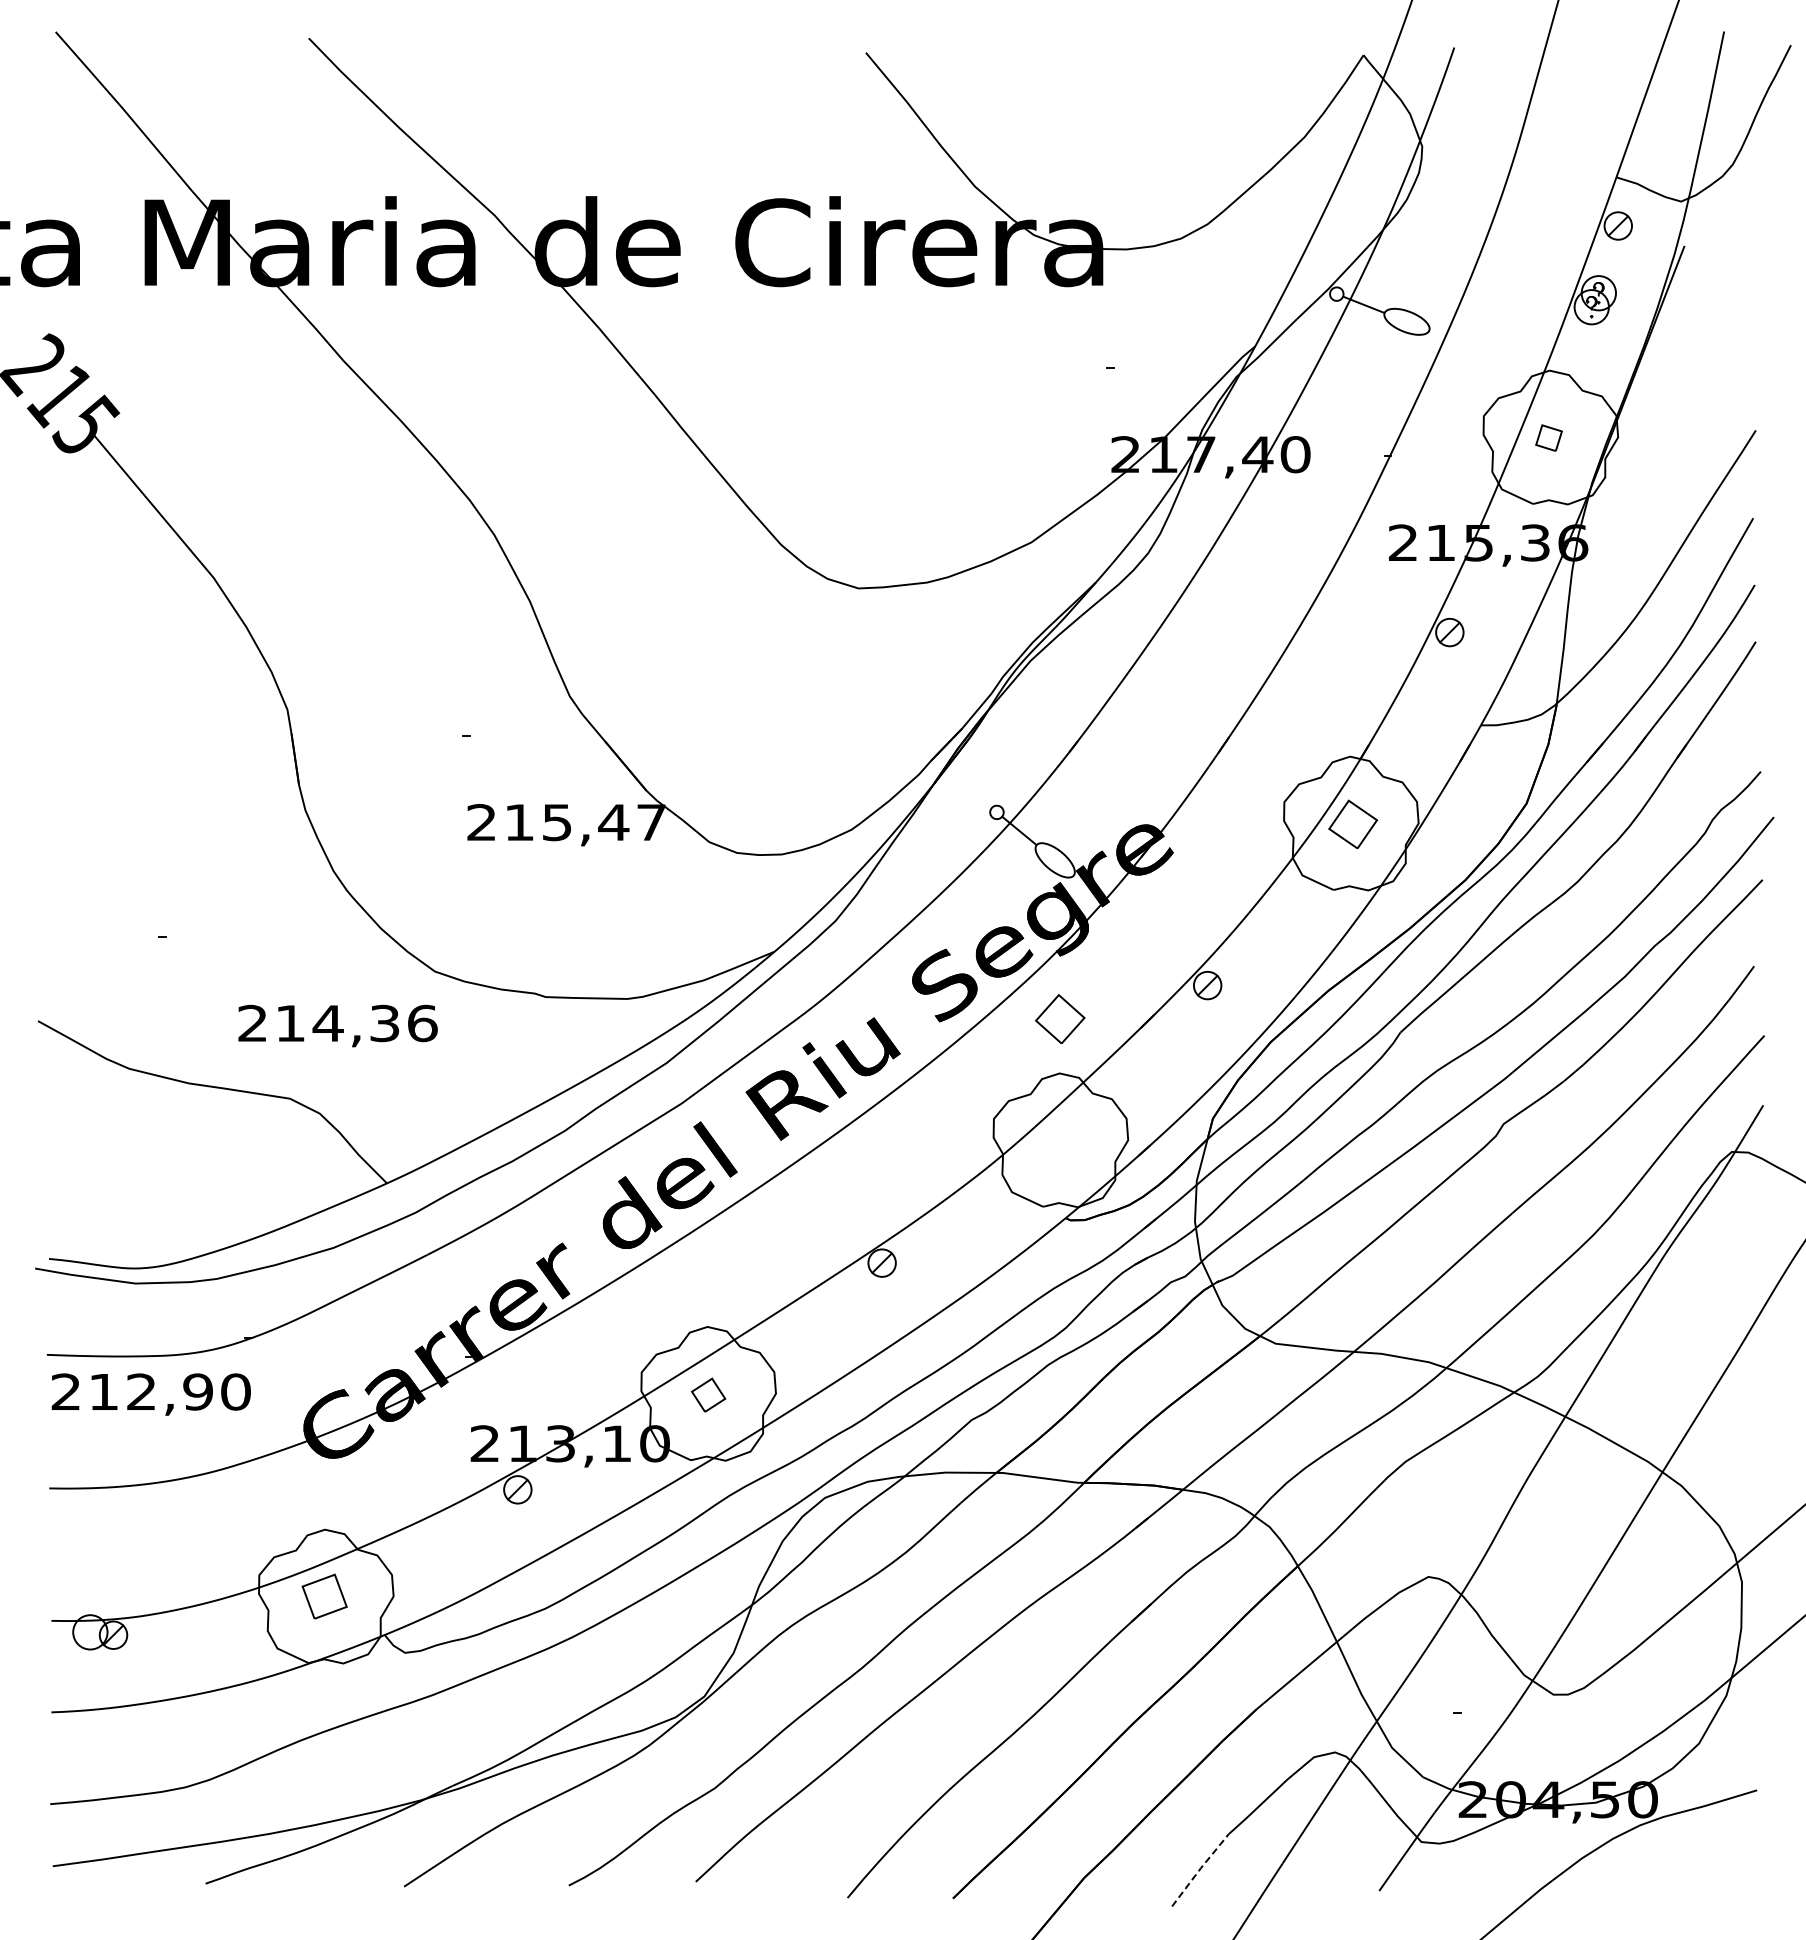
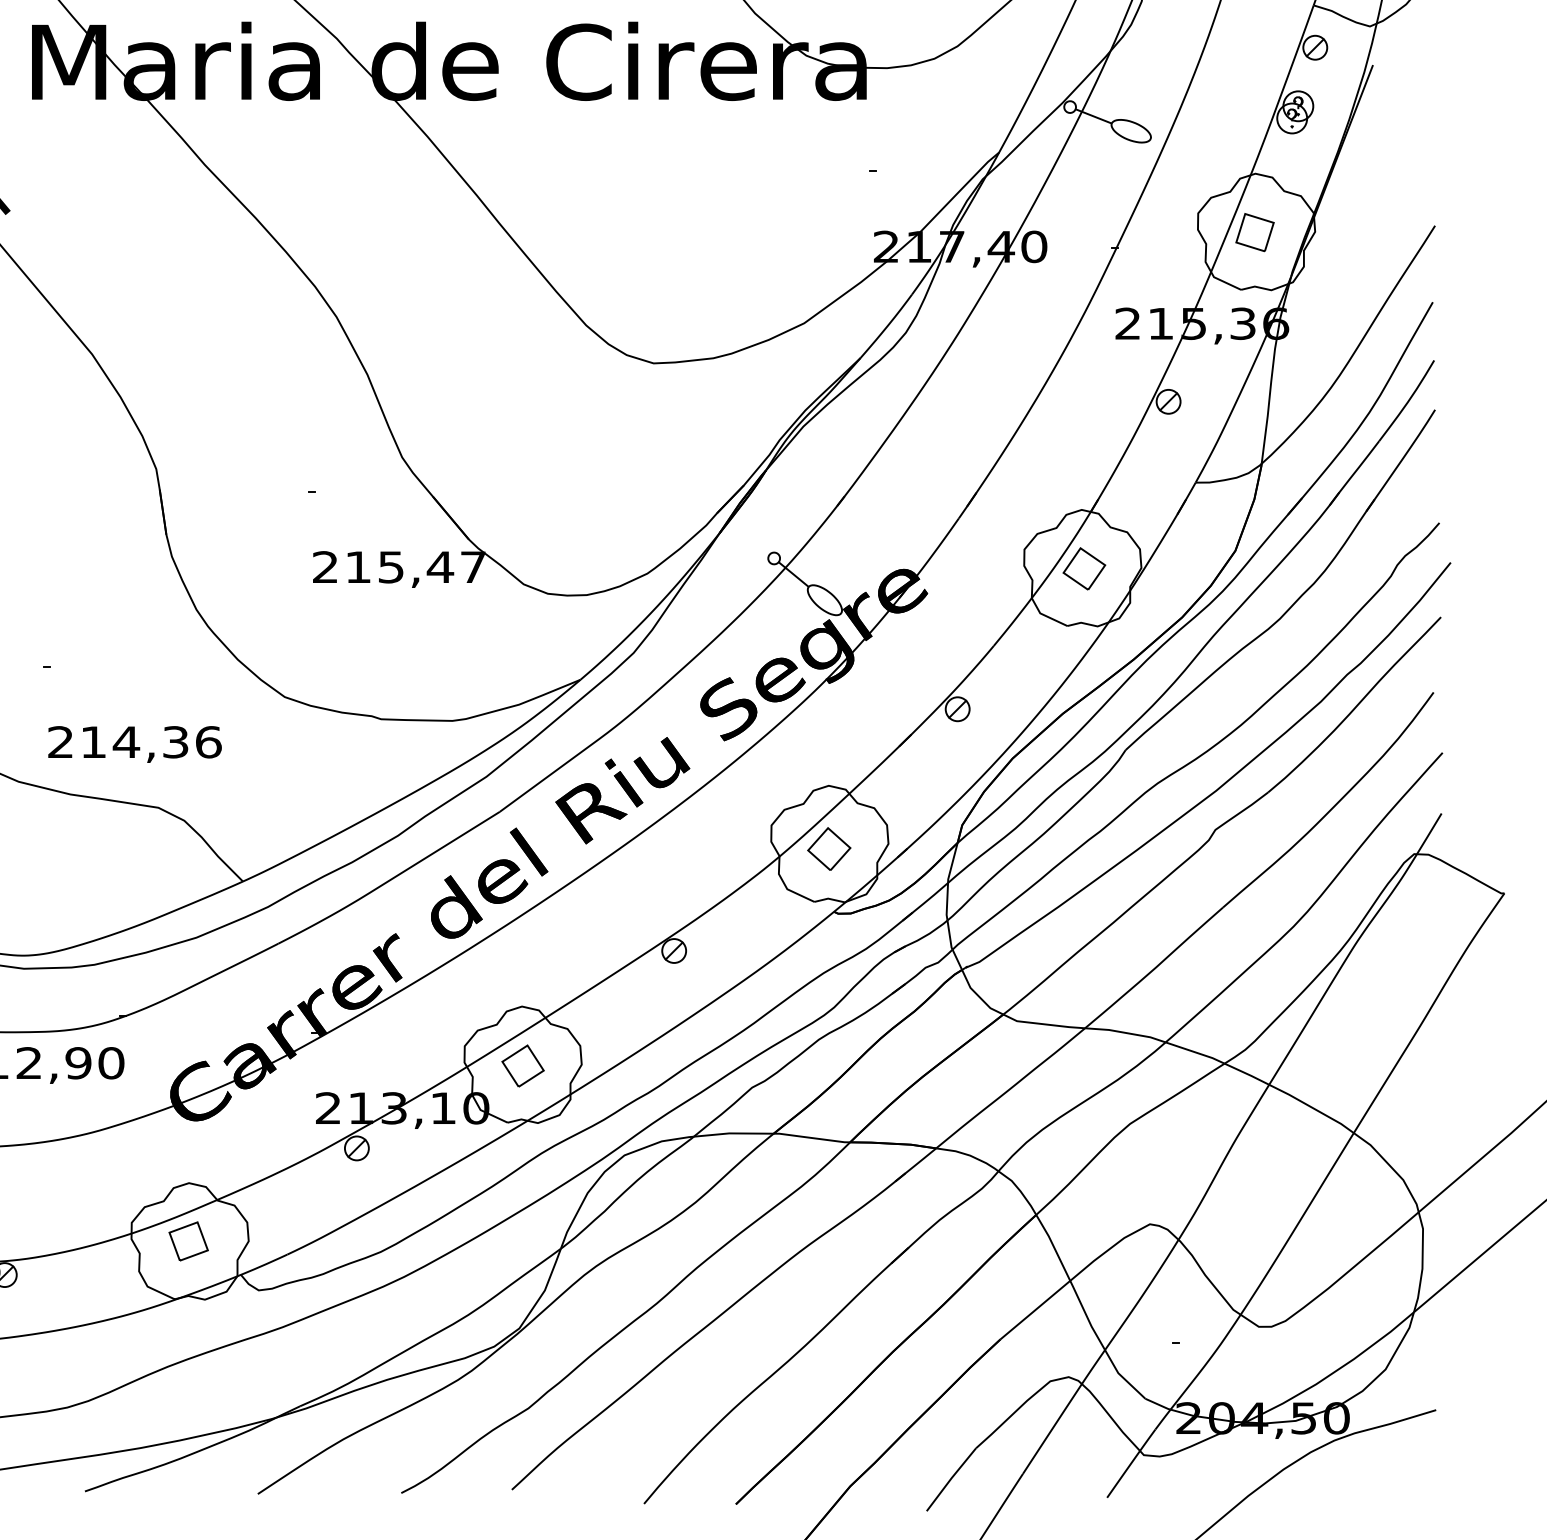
part: (1548, 437) -> (1254, 231), size x1.67
part: (1060, 1018) -> (829, 848), moved
text: (337, 1025) -> (134, 744), moved
part: (708, 1394) -> (522, 1065), size x1.43
line: (1200, 1869) -> (951, 1479), dashed -> solid

